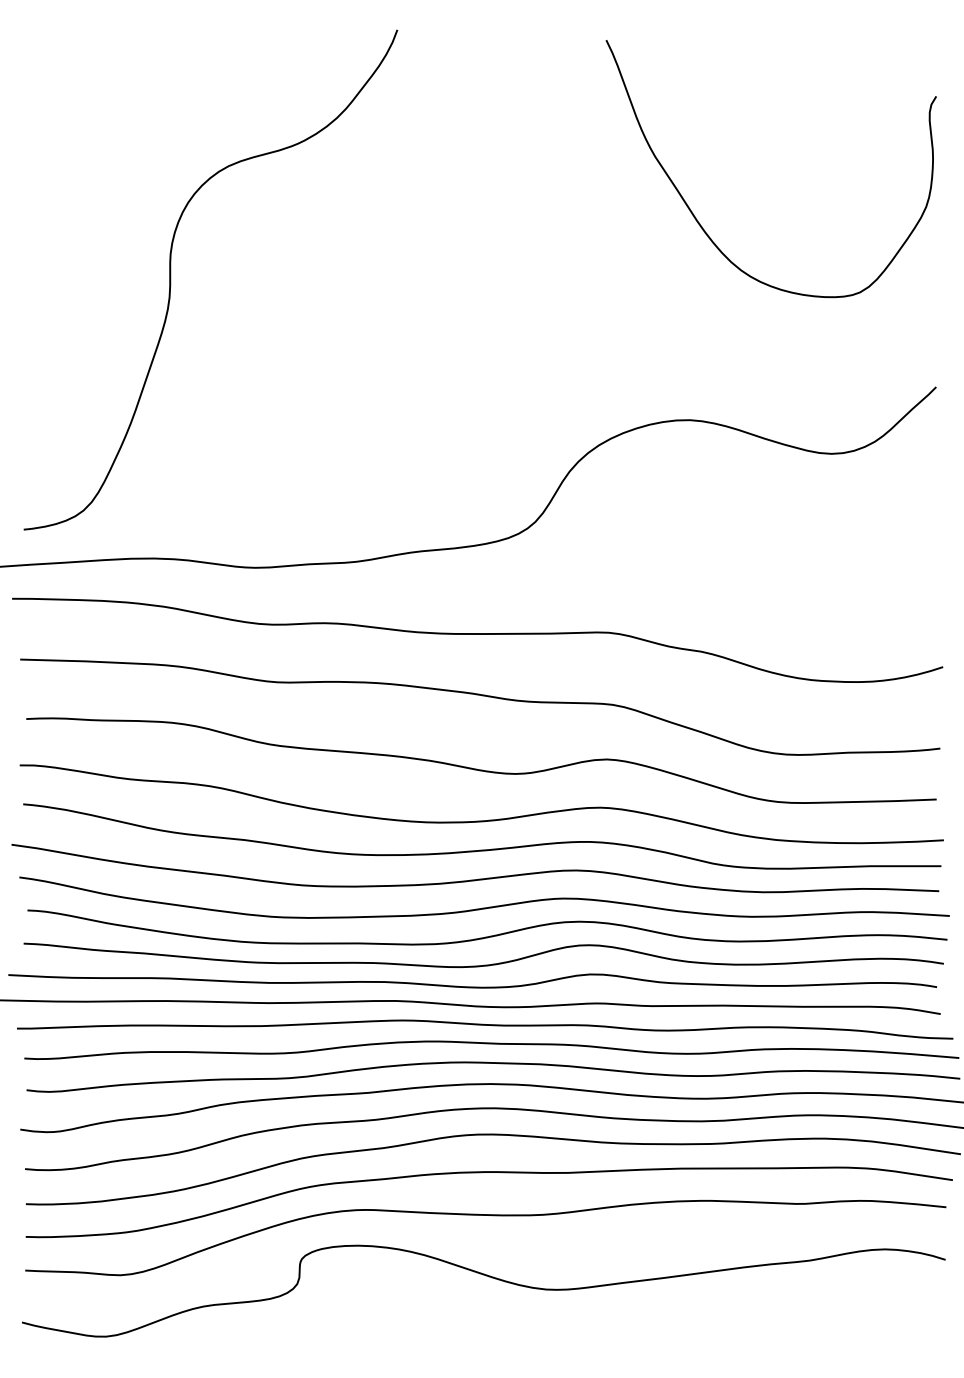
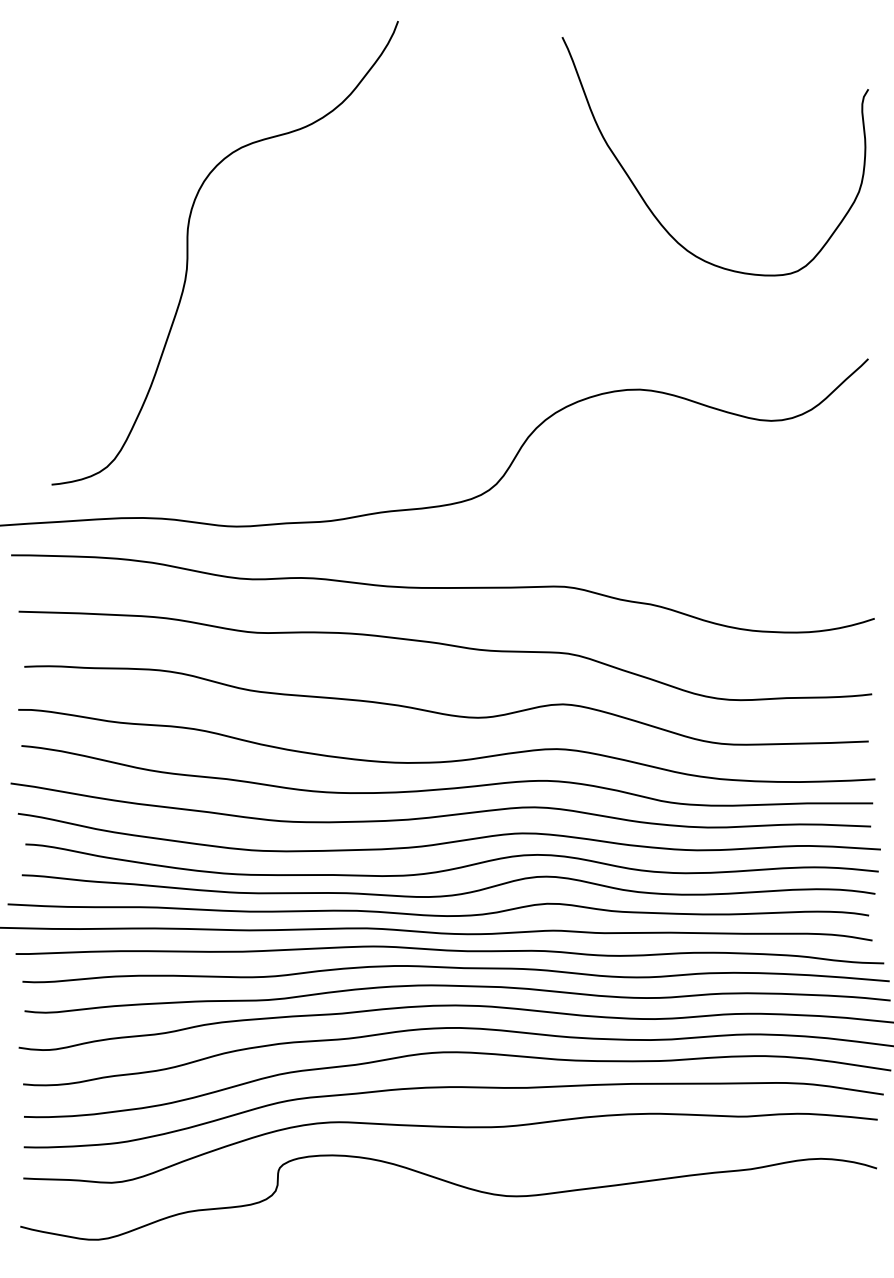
curve: (171, 279) -> (188, 252), moved

